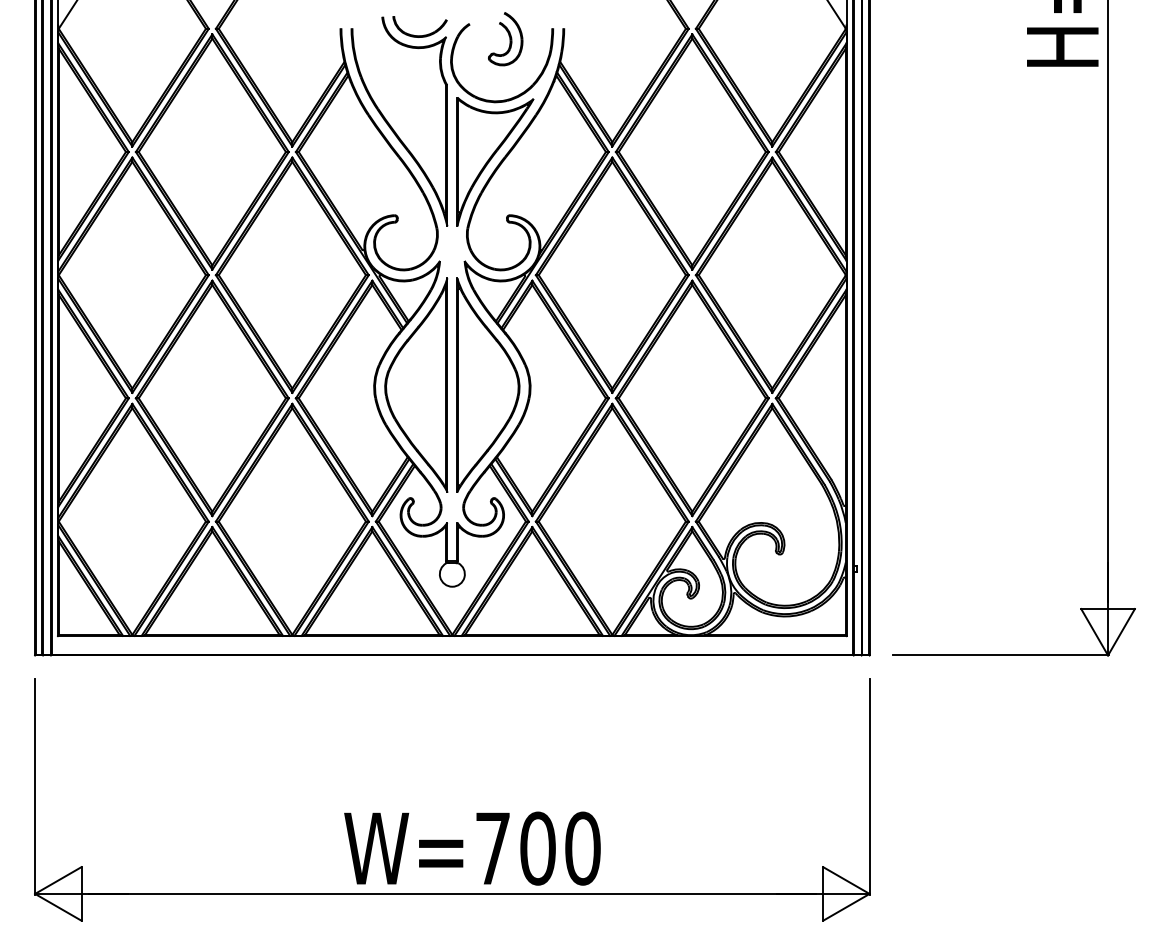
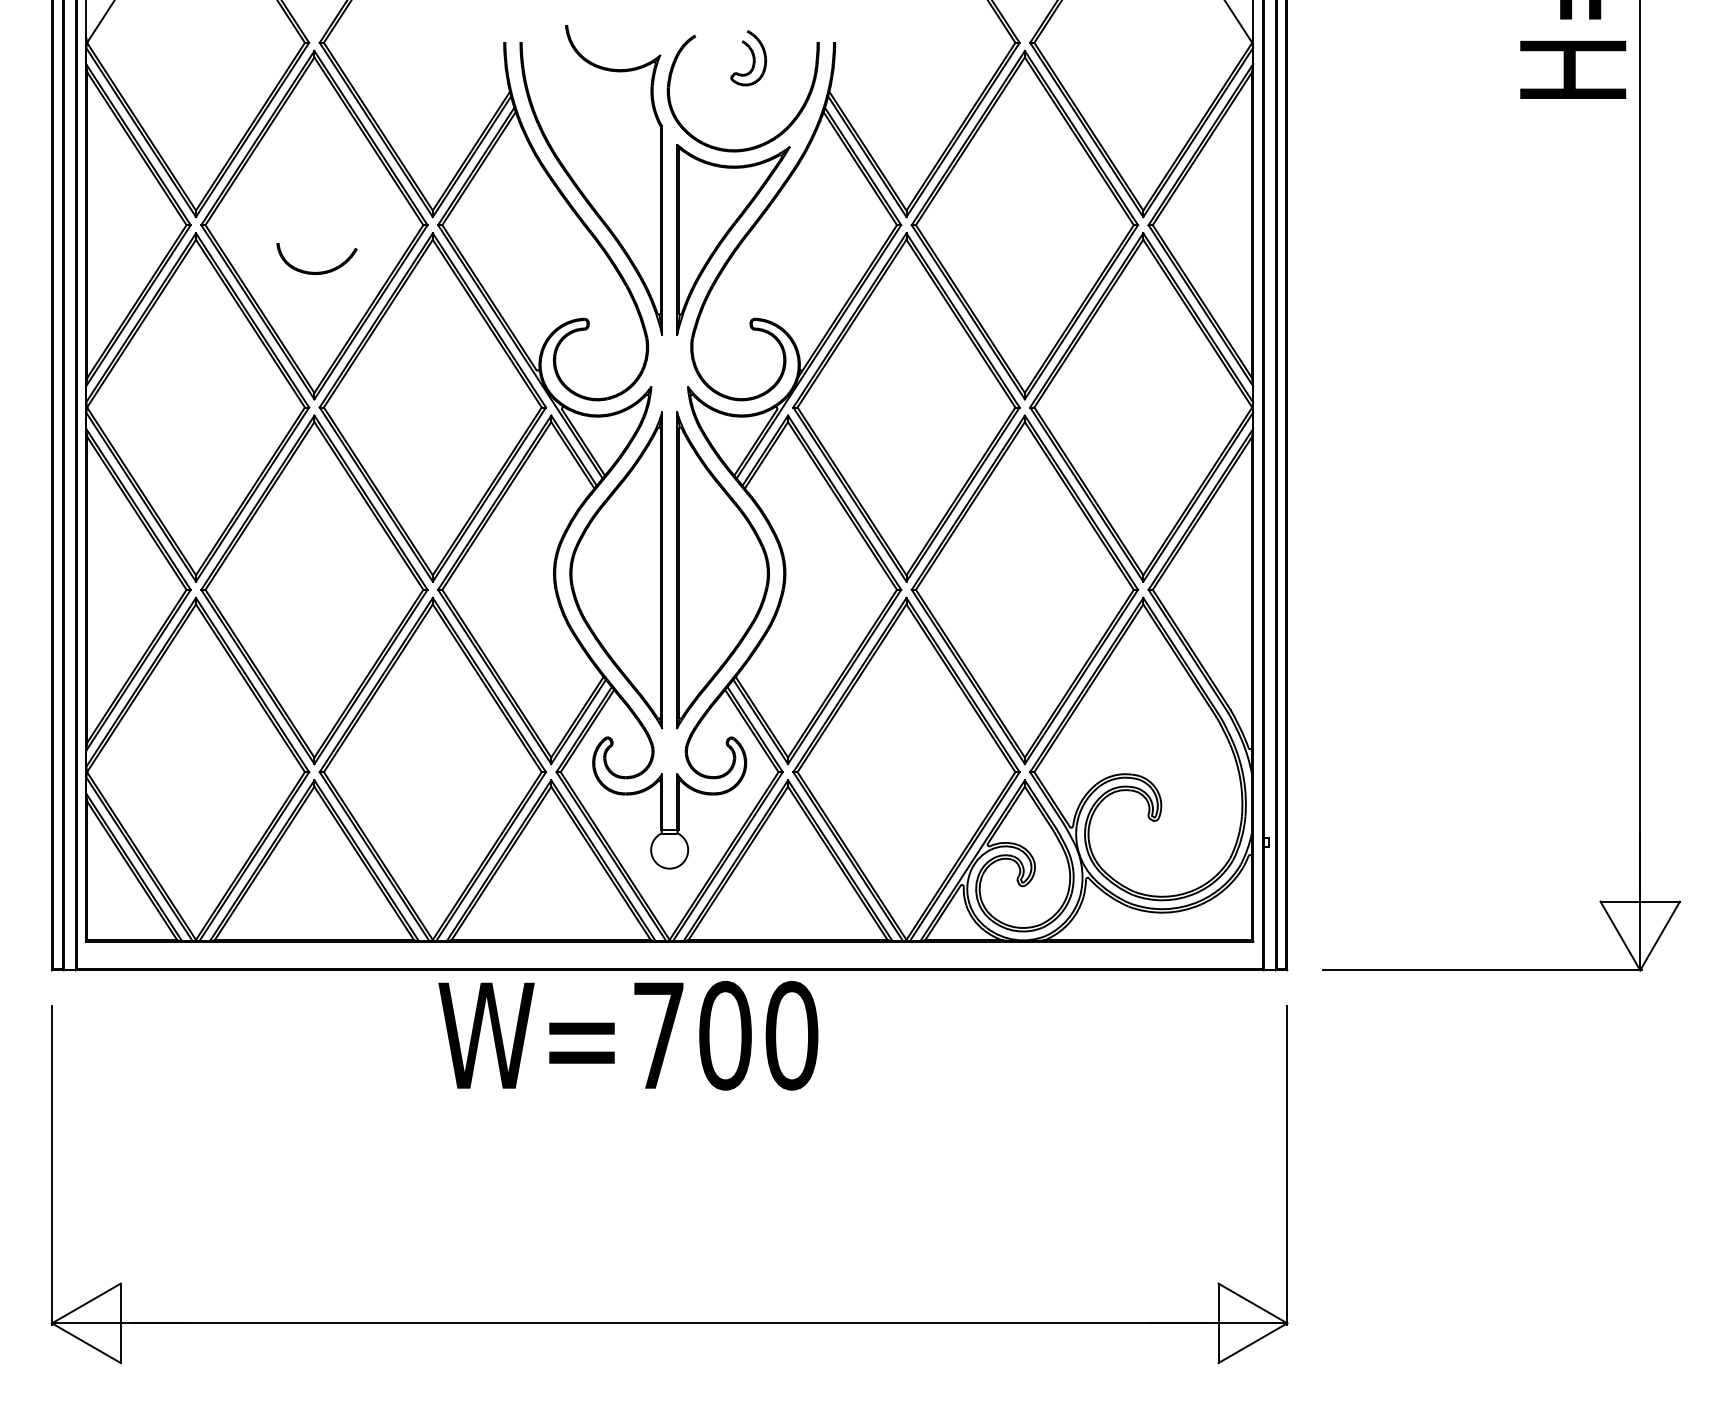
part: (419, 35) -> (316, 271), moved
part: (505, 39) -> (748, 58), size x0.7
text: (472, 848) -> (628, 1035), moved

